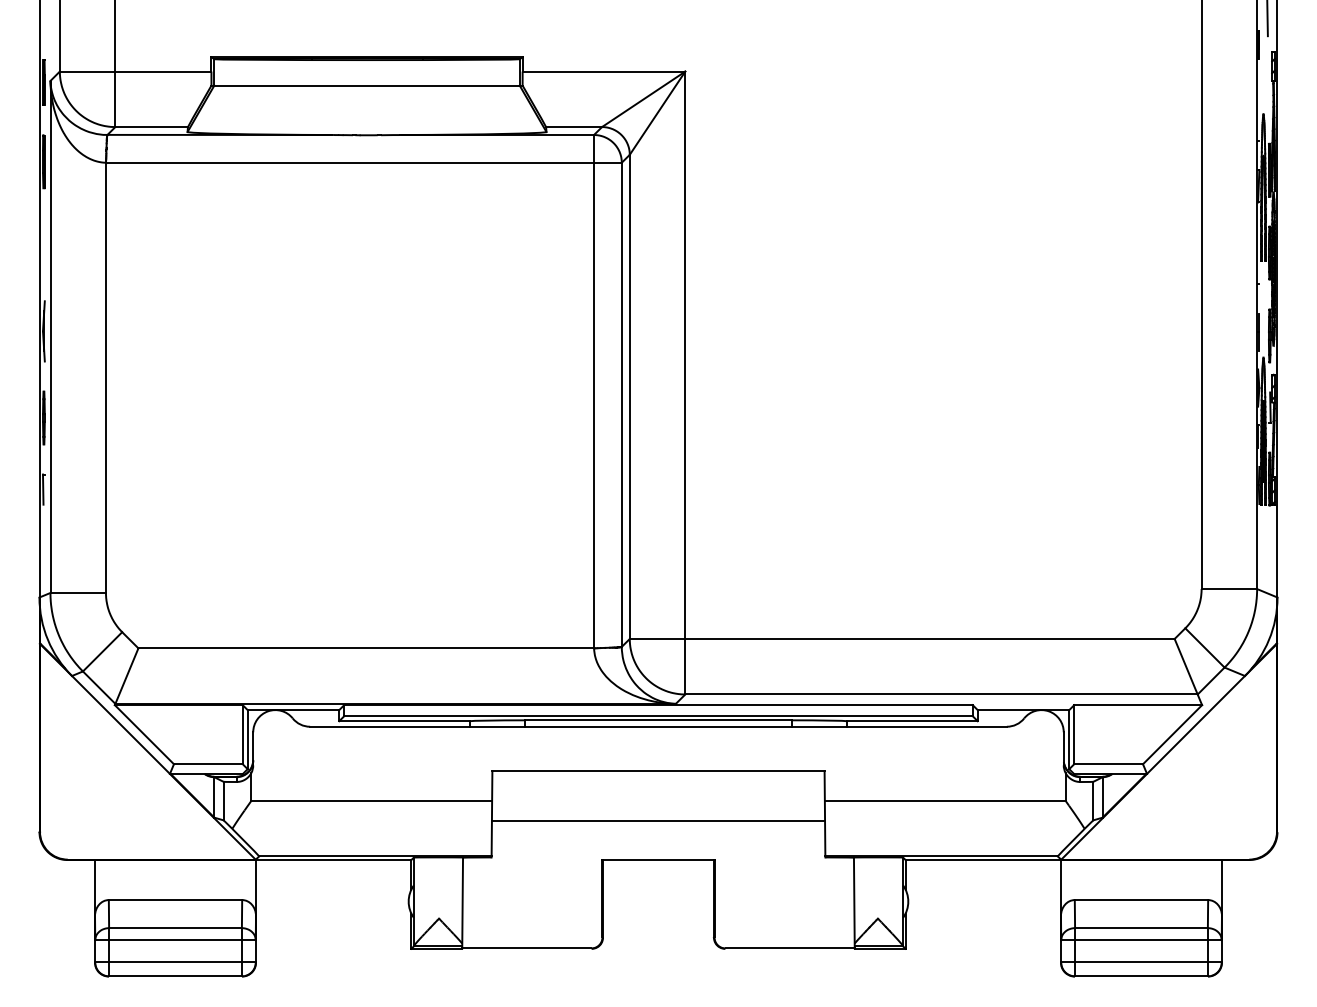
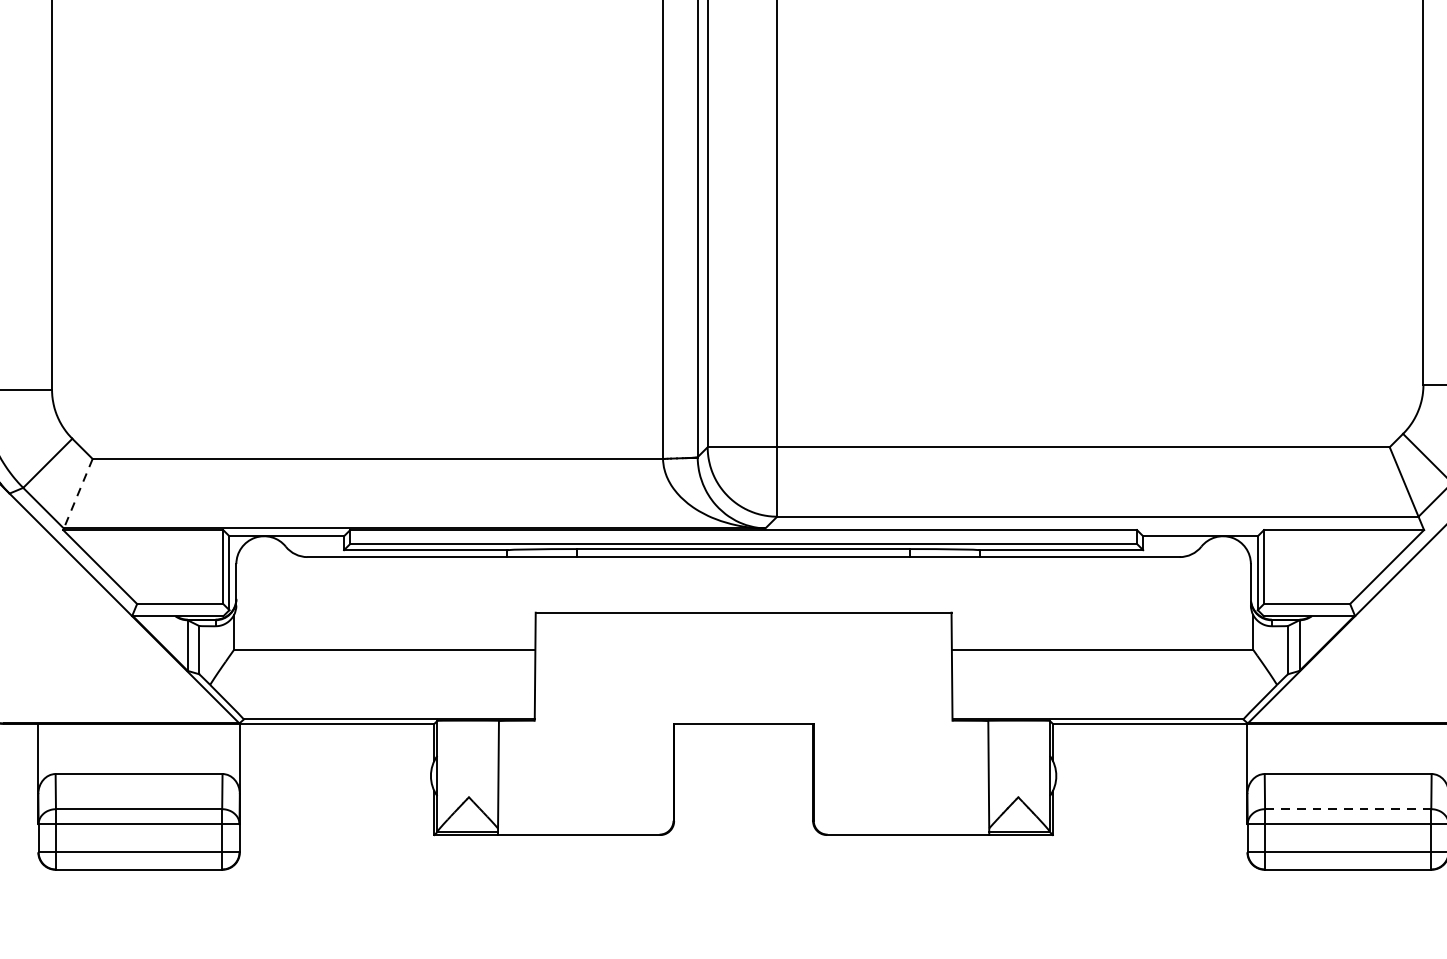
line: (126, 676) -> (77, 494), solid -> dashed
line: (658, 821) -> (743, 675), removed
line: (1140, 928) -> (1346, 809), solid -> dashed

